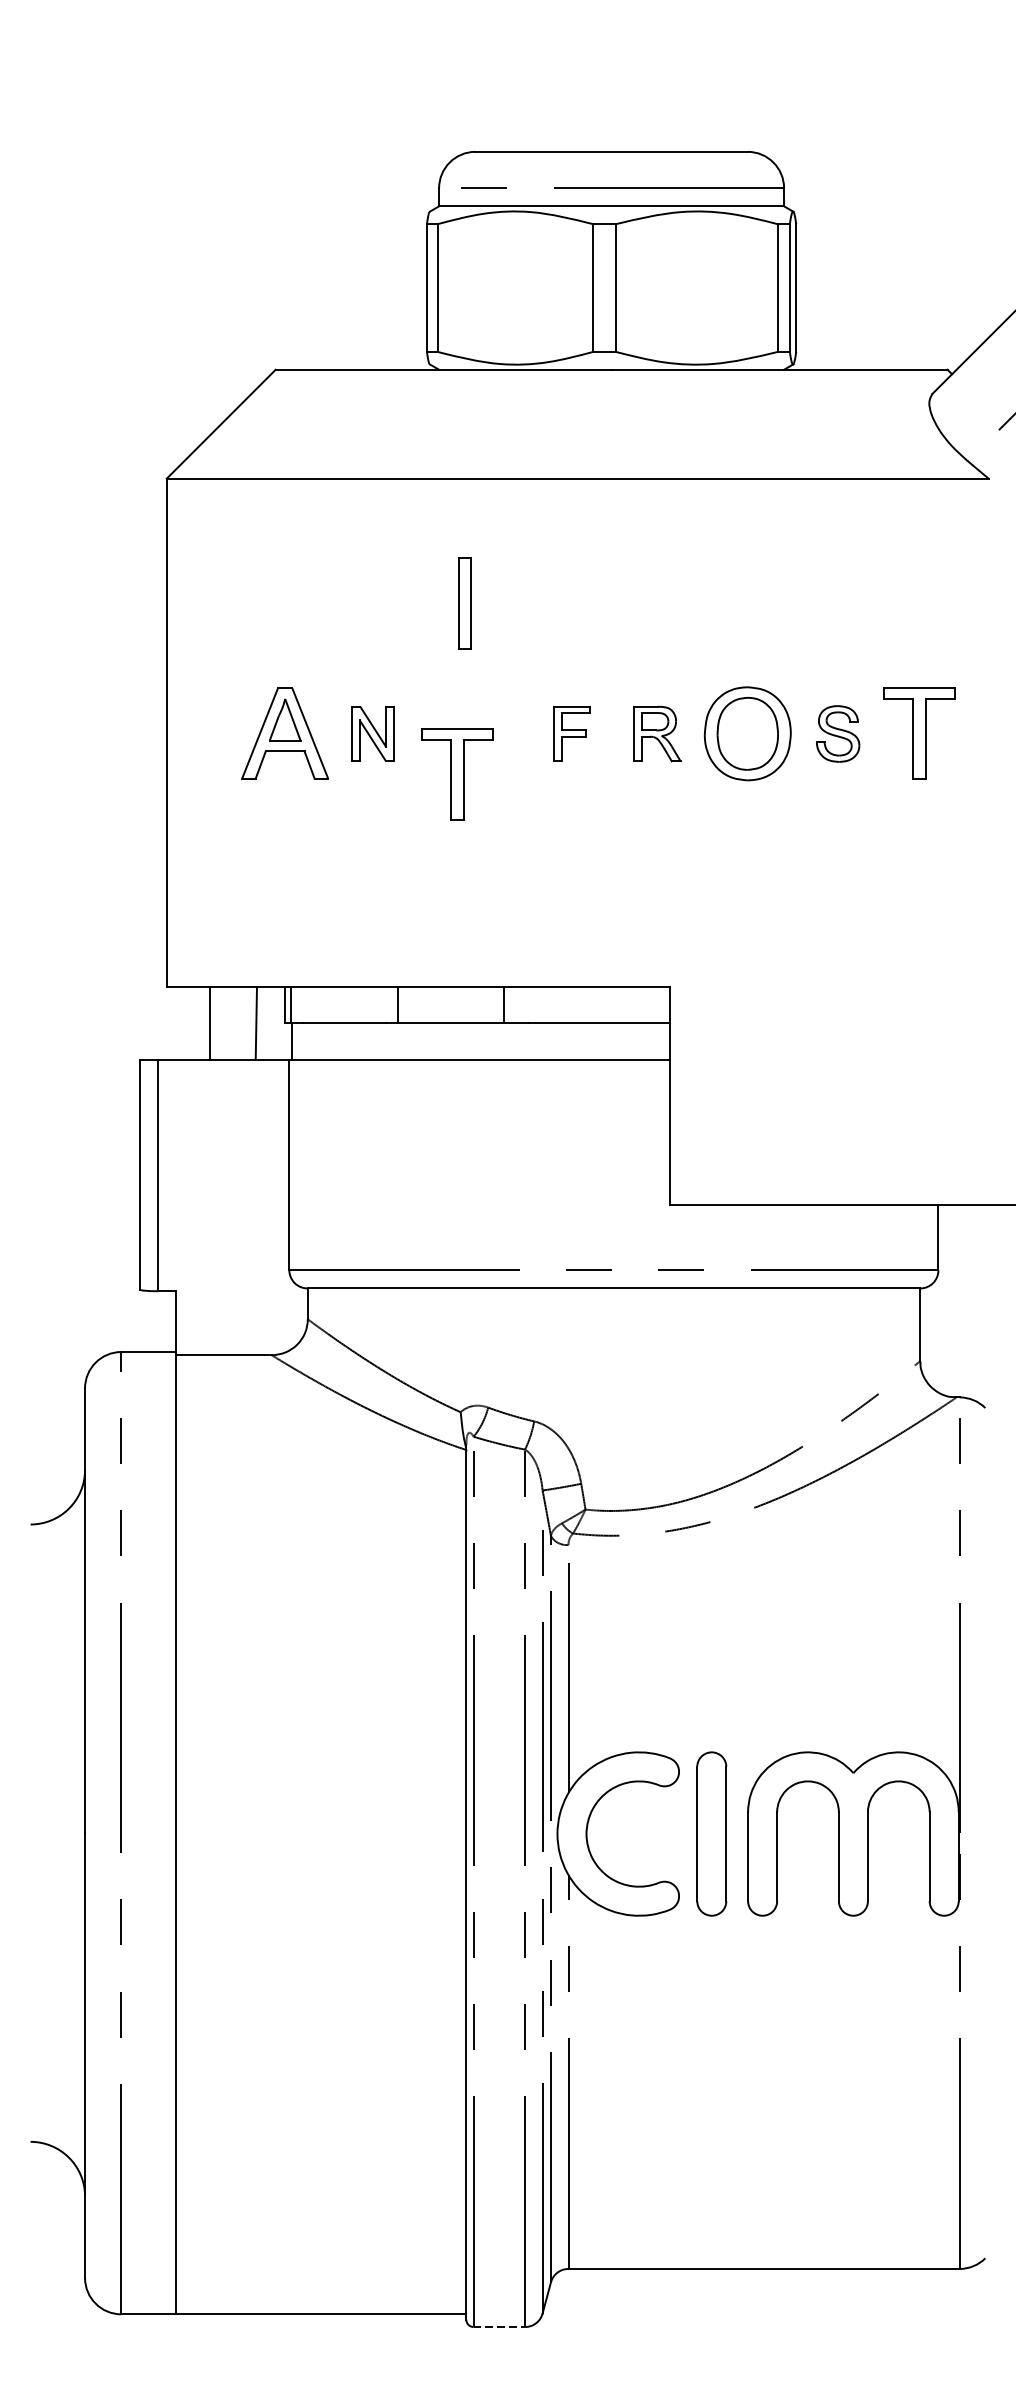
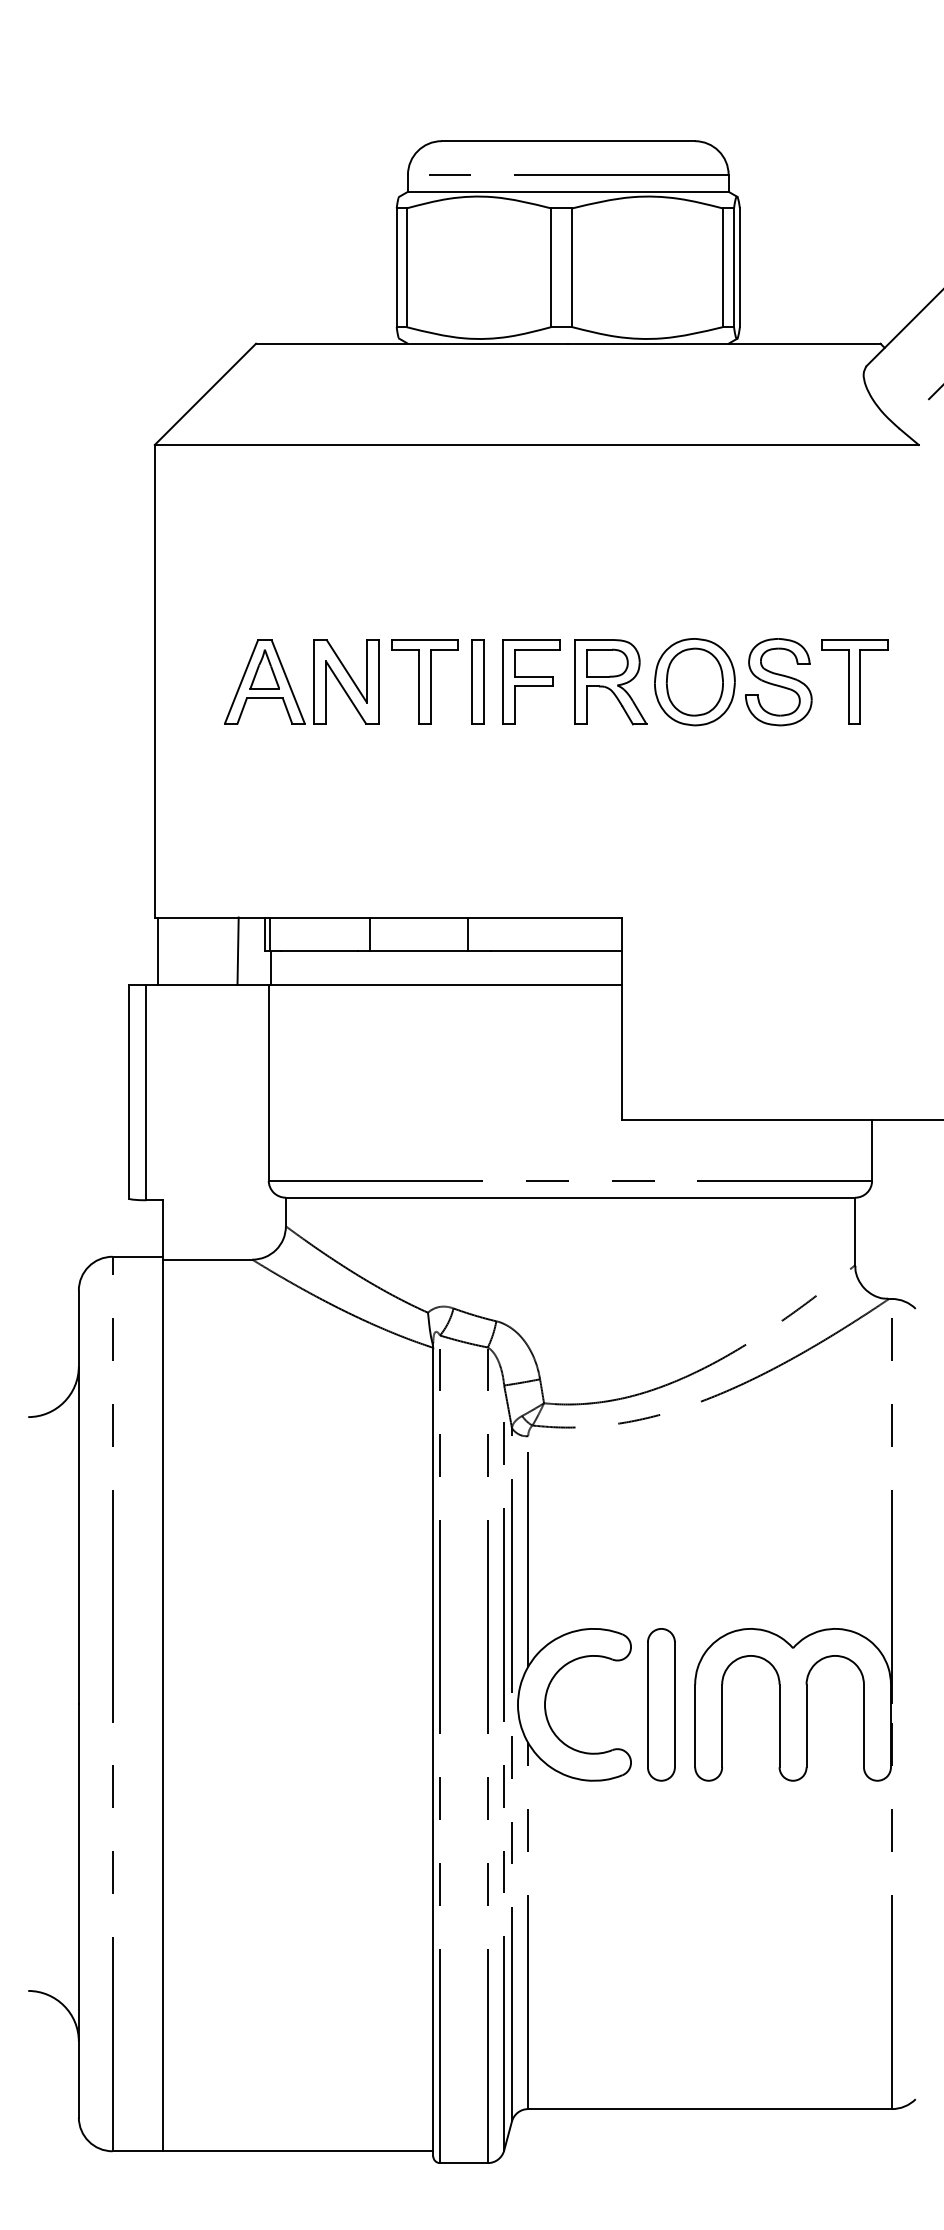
part: (464, 602) -> (477, 681), moved
part: (372, 733) -> (346, 681), size x1.67
part: (572, 733) -> (531, 681), size x1.67
part: (656, 734) -> (610, 682), size x1.67
part: (837, 734) -> (778, 682), size x1.67
part: (456, 774) -> (424, 681), moved
line: (210, 1023) -> (158, 951), moved
line: (498, 2327) -> (463, 2163), dashed -> solid

